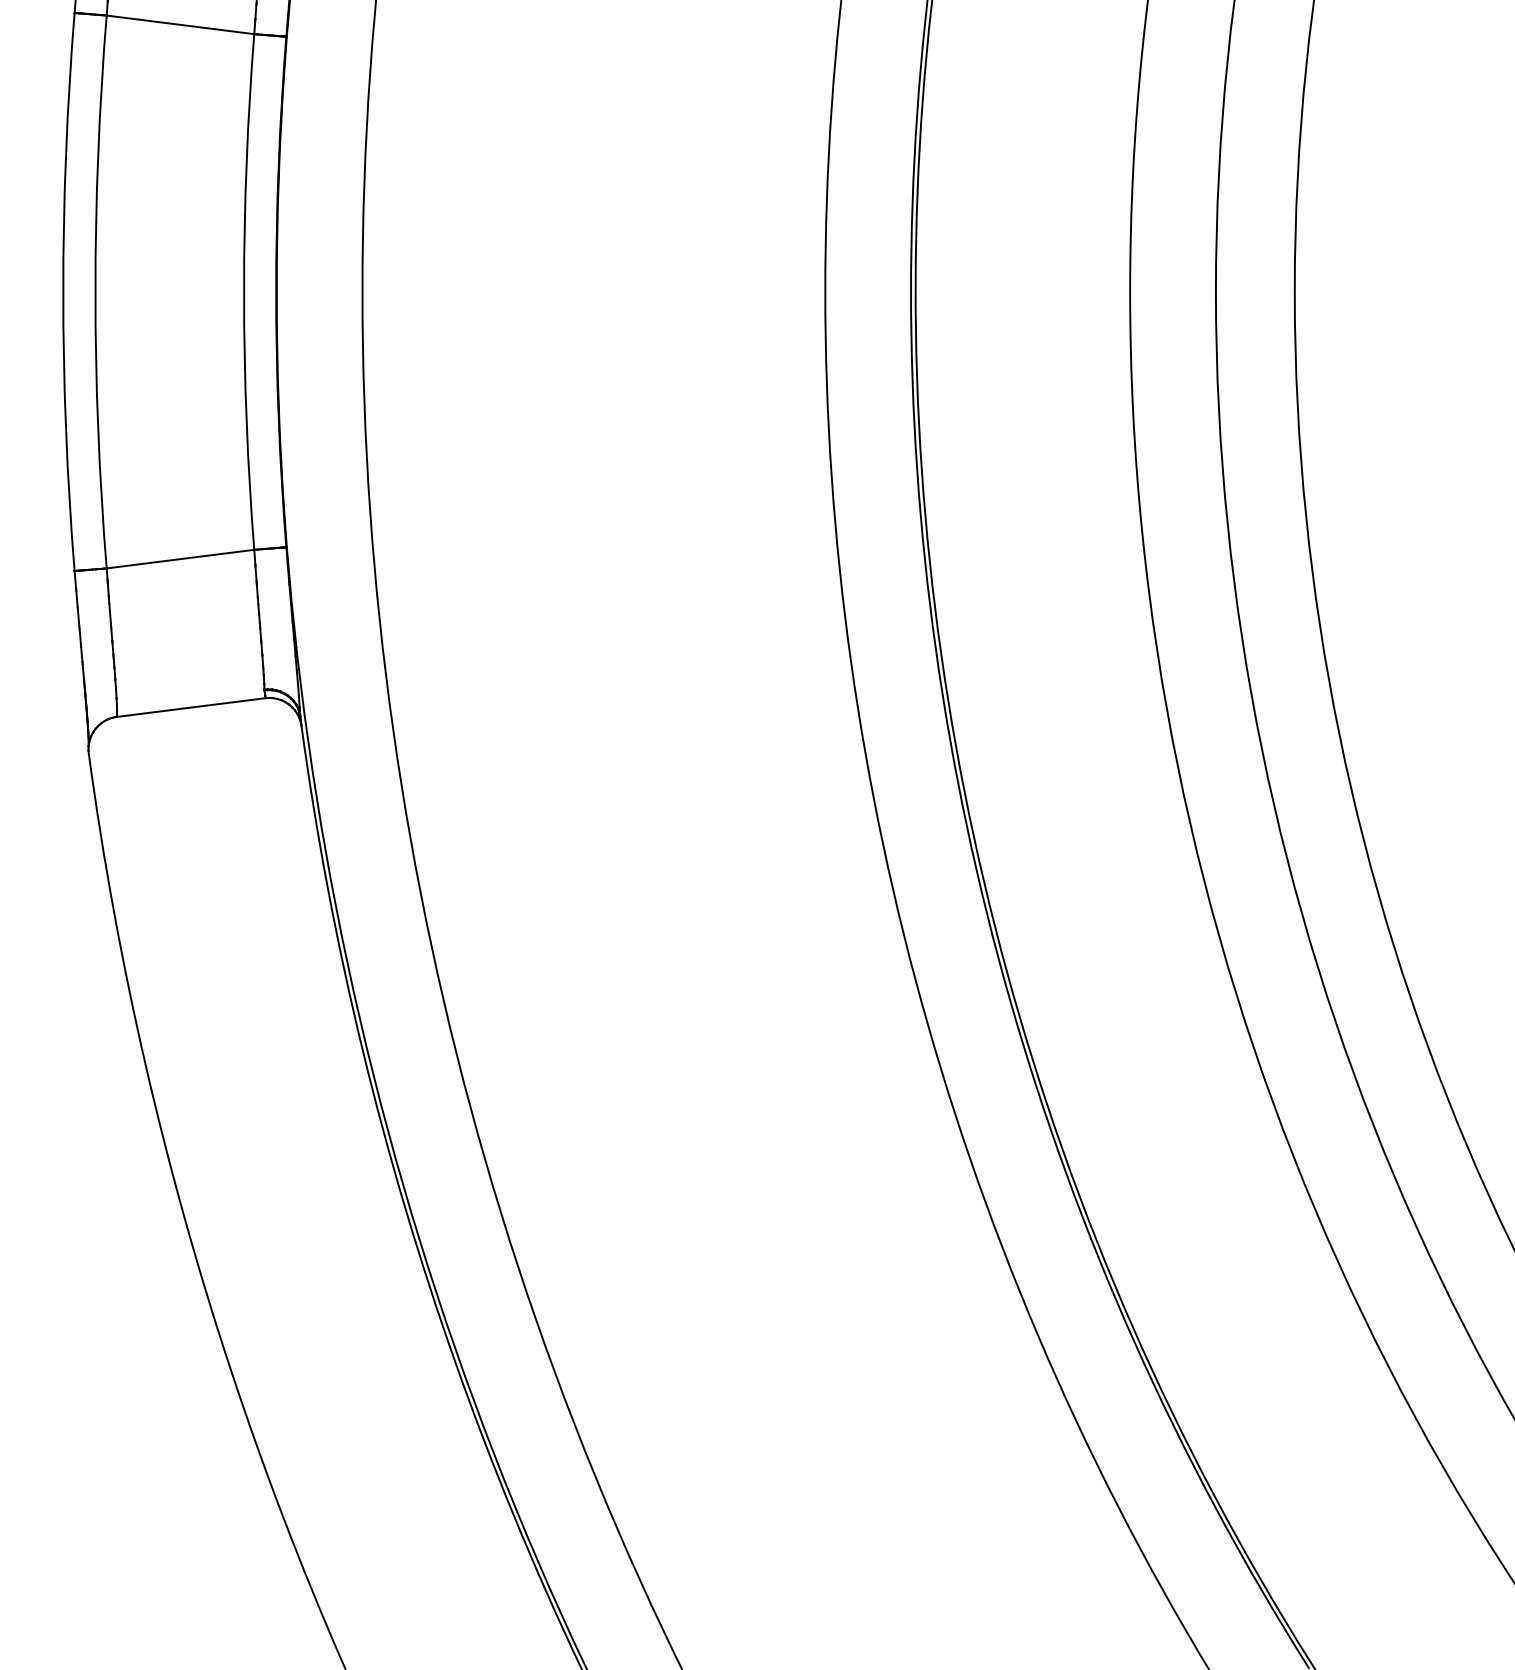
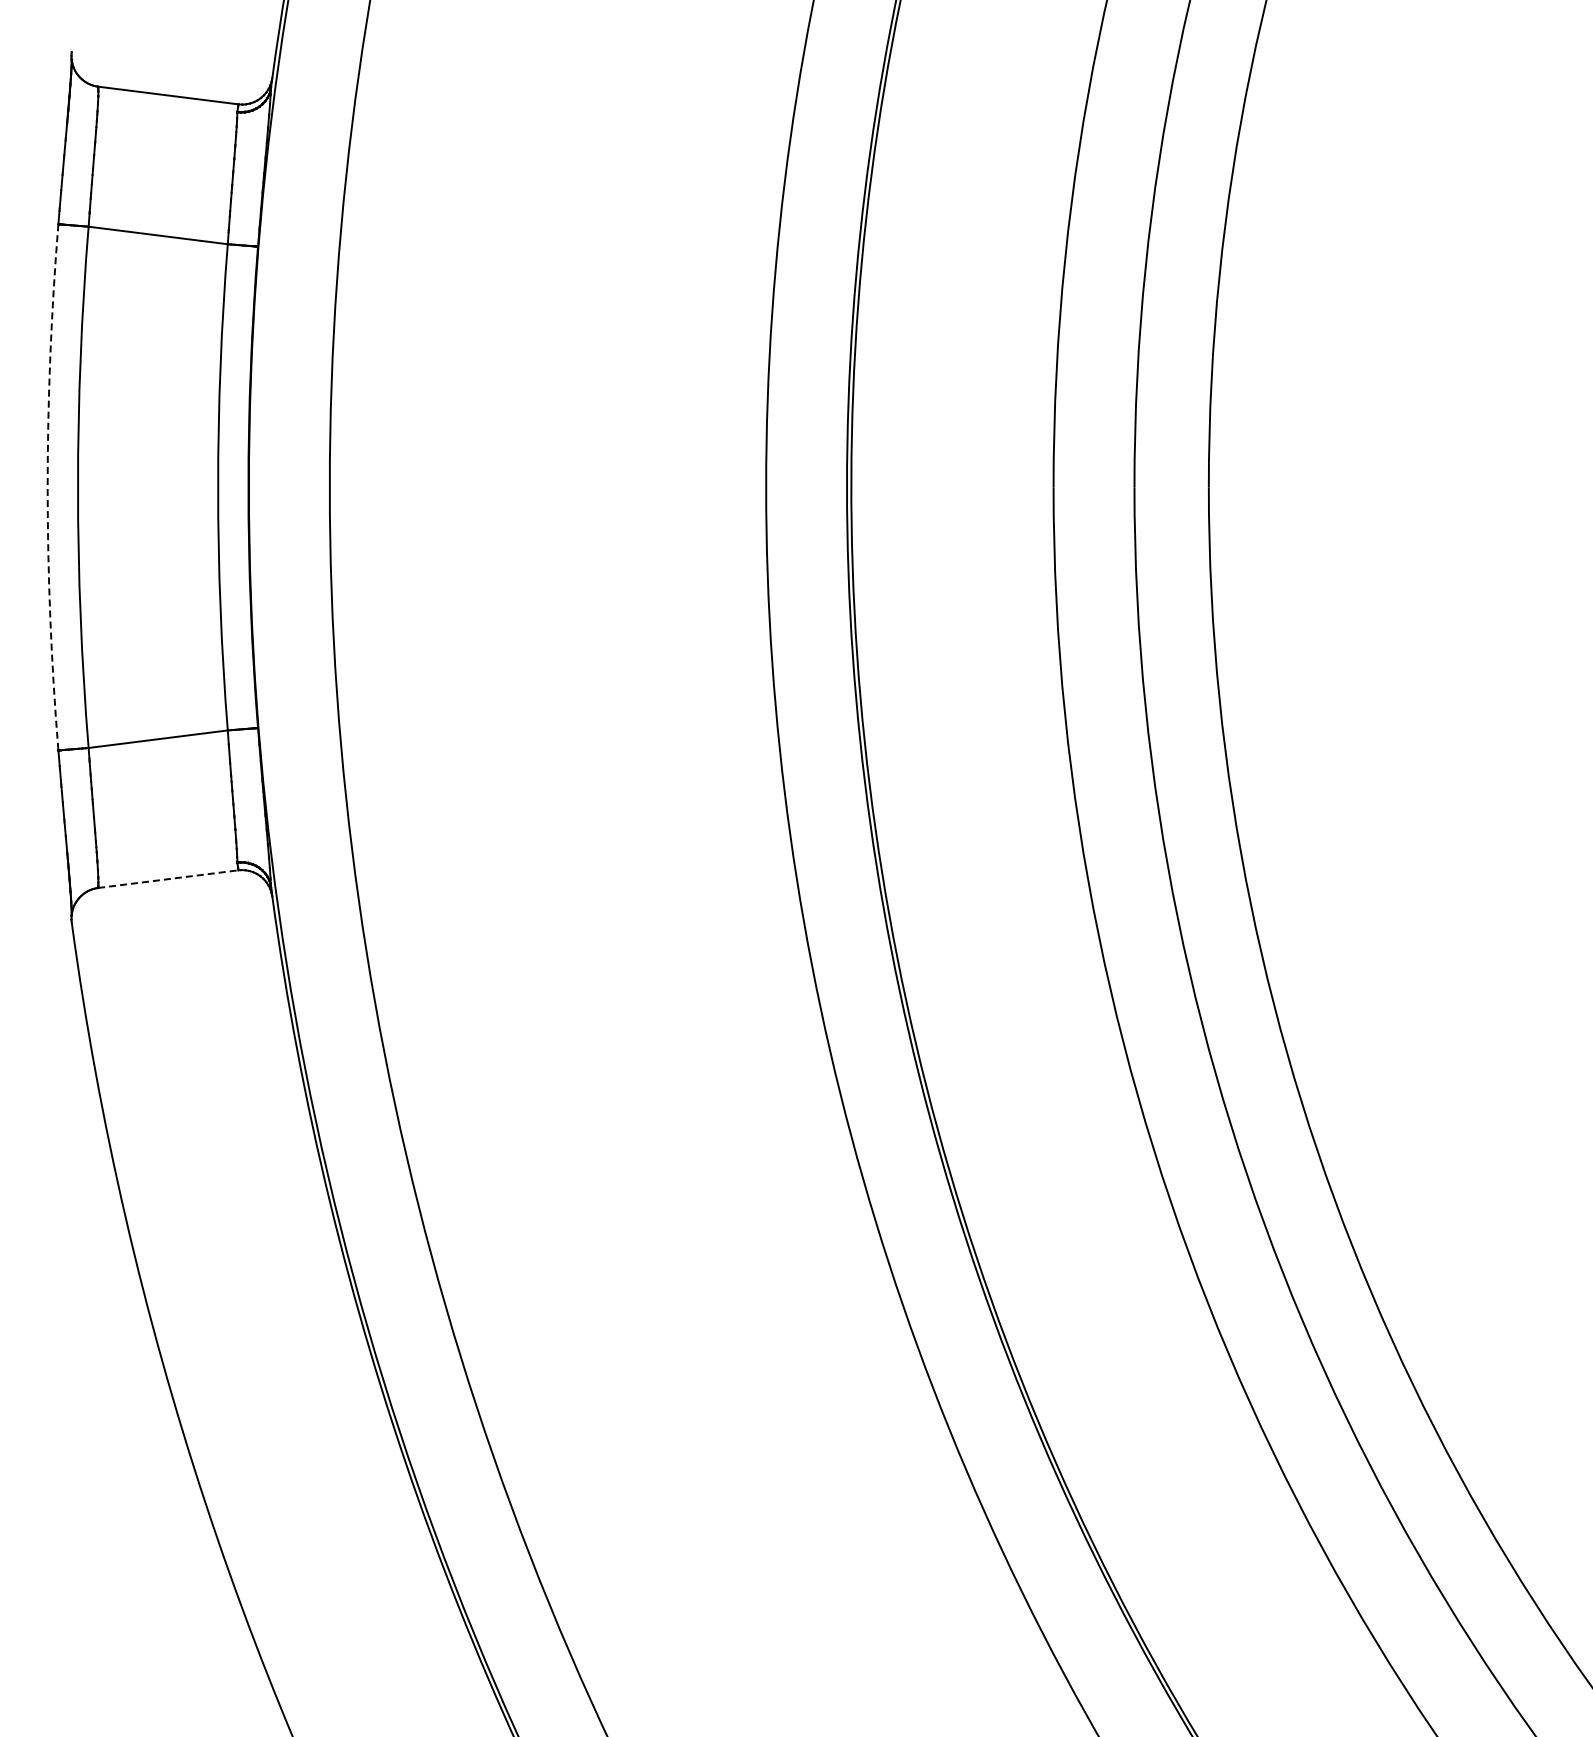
arc: (63, 292) -> (47, 487), solid -> dashed
line: (191, 707) -> (168, 879), solid -> dashed

